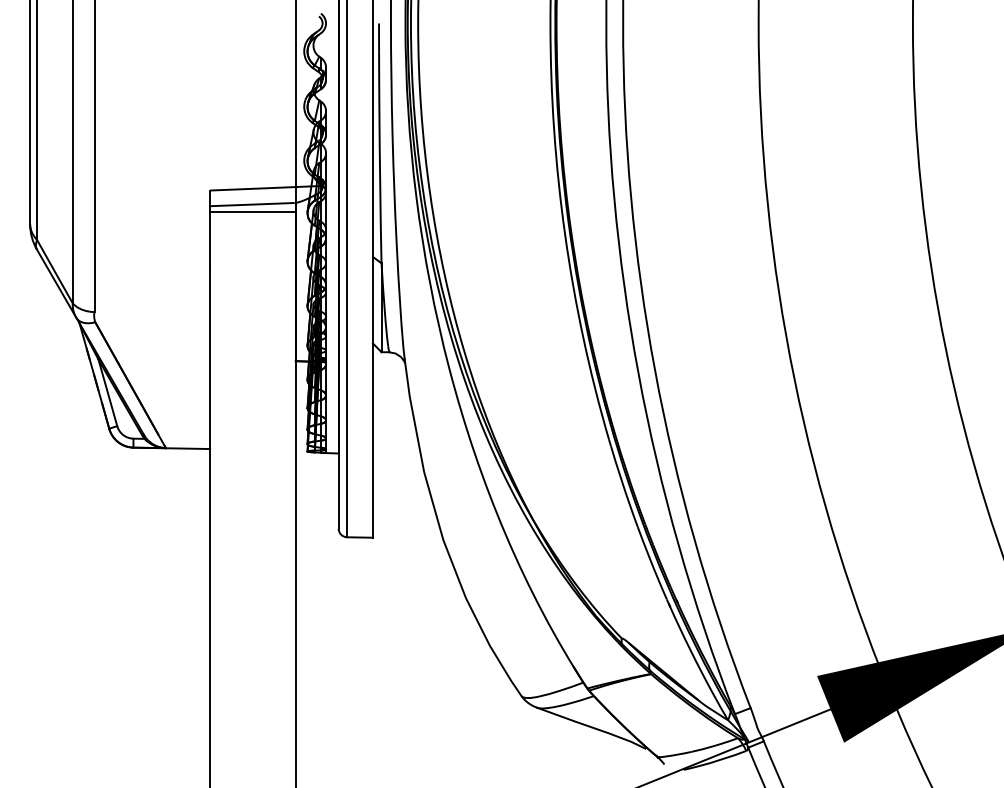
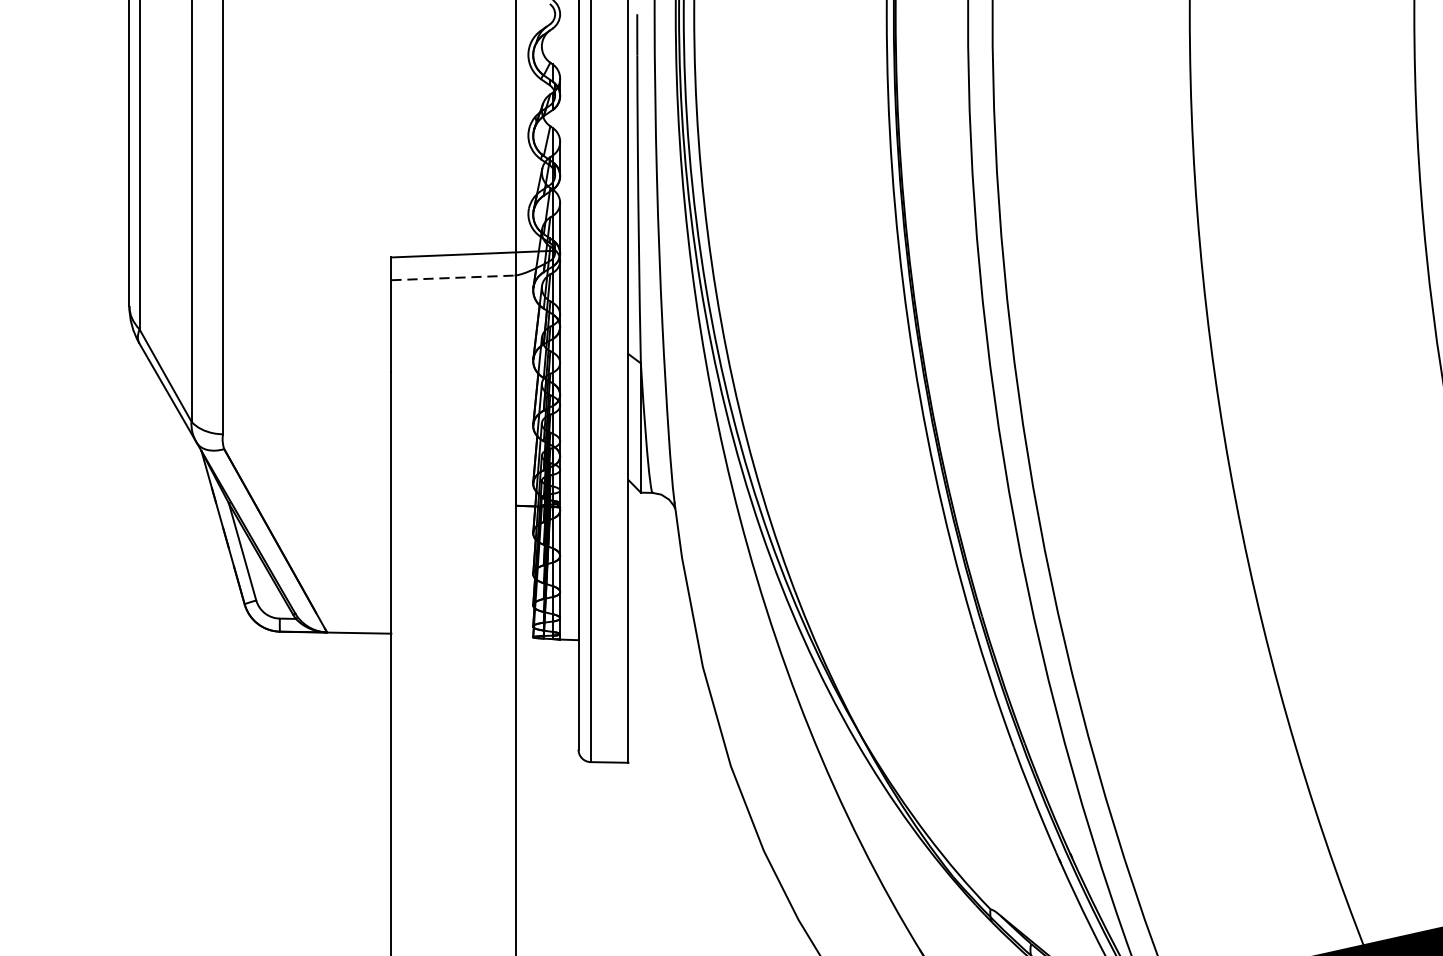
line: (252, 204) -> (453, 277), solid -> dashed
line: (252, 212) -> (453, 289), removed

